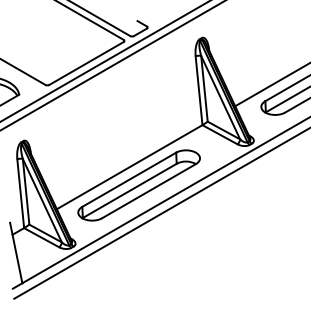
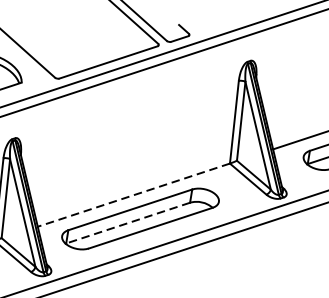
line: (129, 167) -> (133, 195), solid -> dashed
line: (129, 191) -> (127, 223), solid -> dashed

